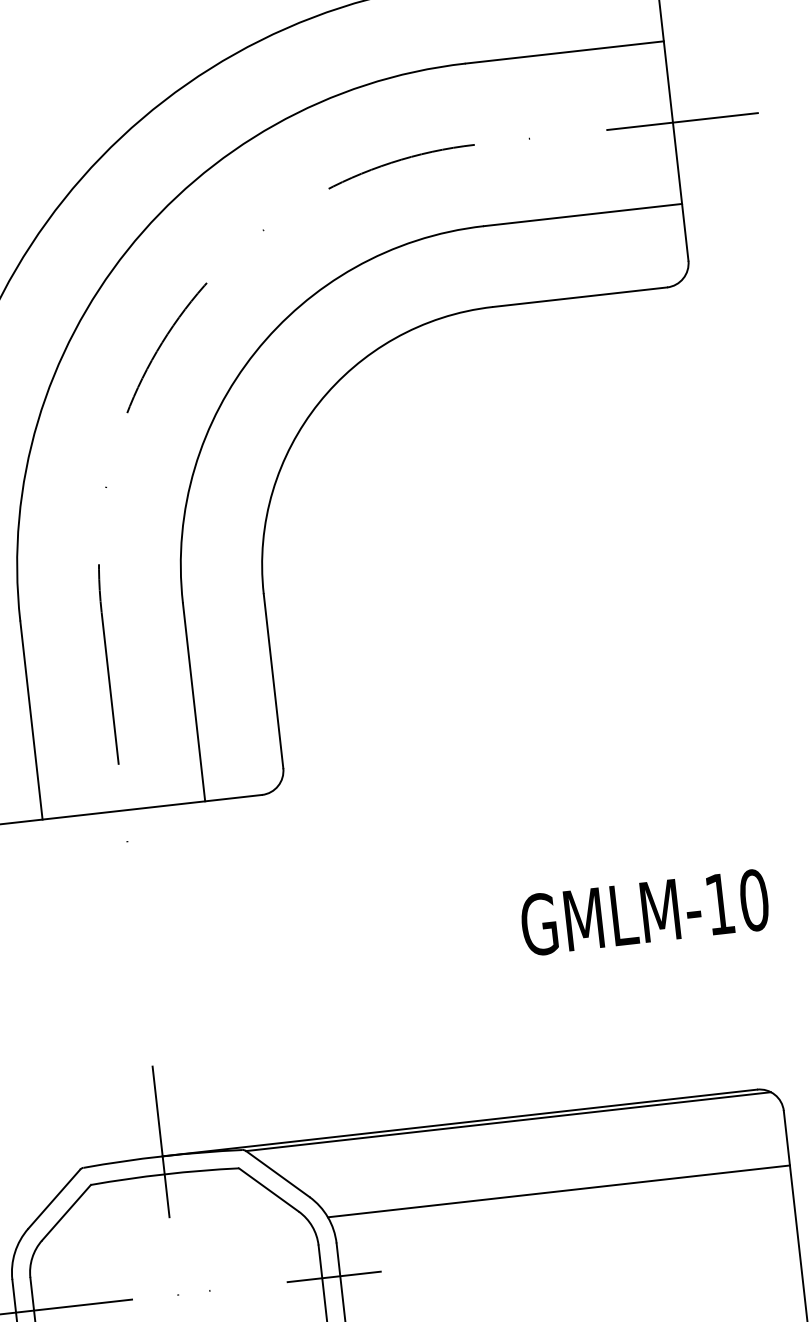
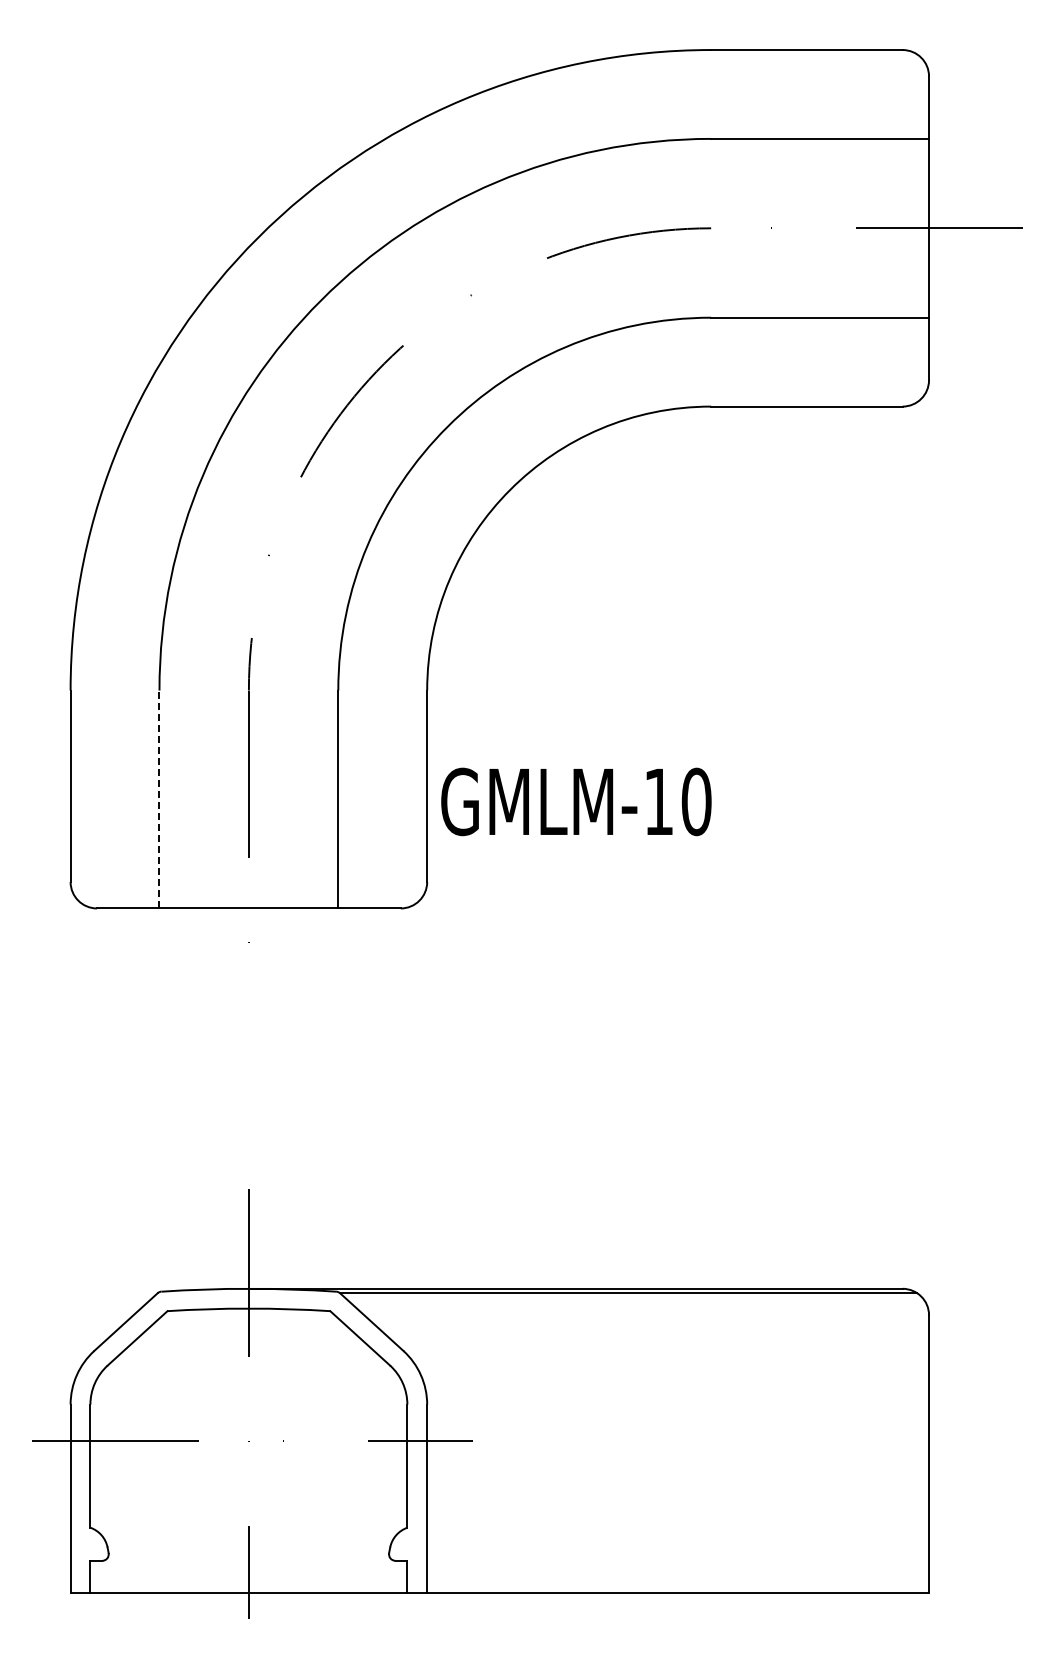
line: (31, 720) -> (159, 799), solid -> dashed
text: (645, 912) -> (576, 801), moved
line: (558, 1191) -> (674, 1375), removed

